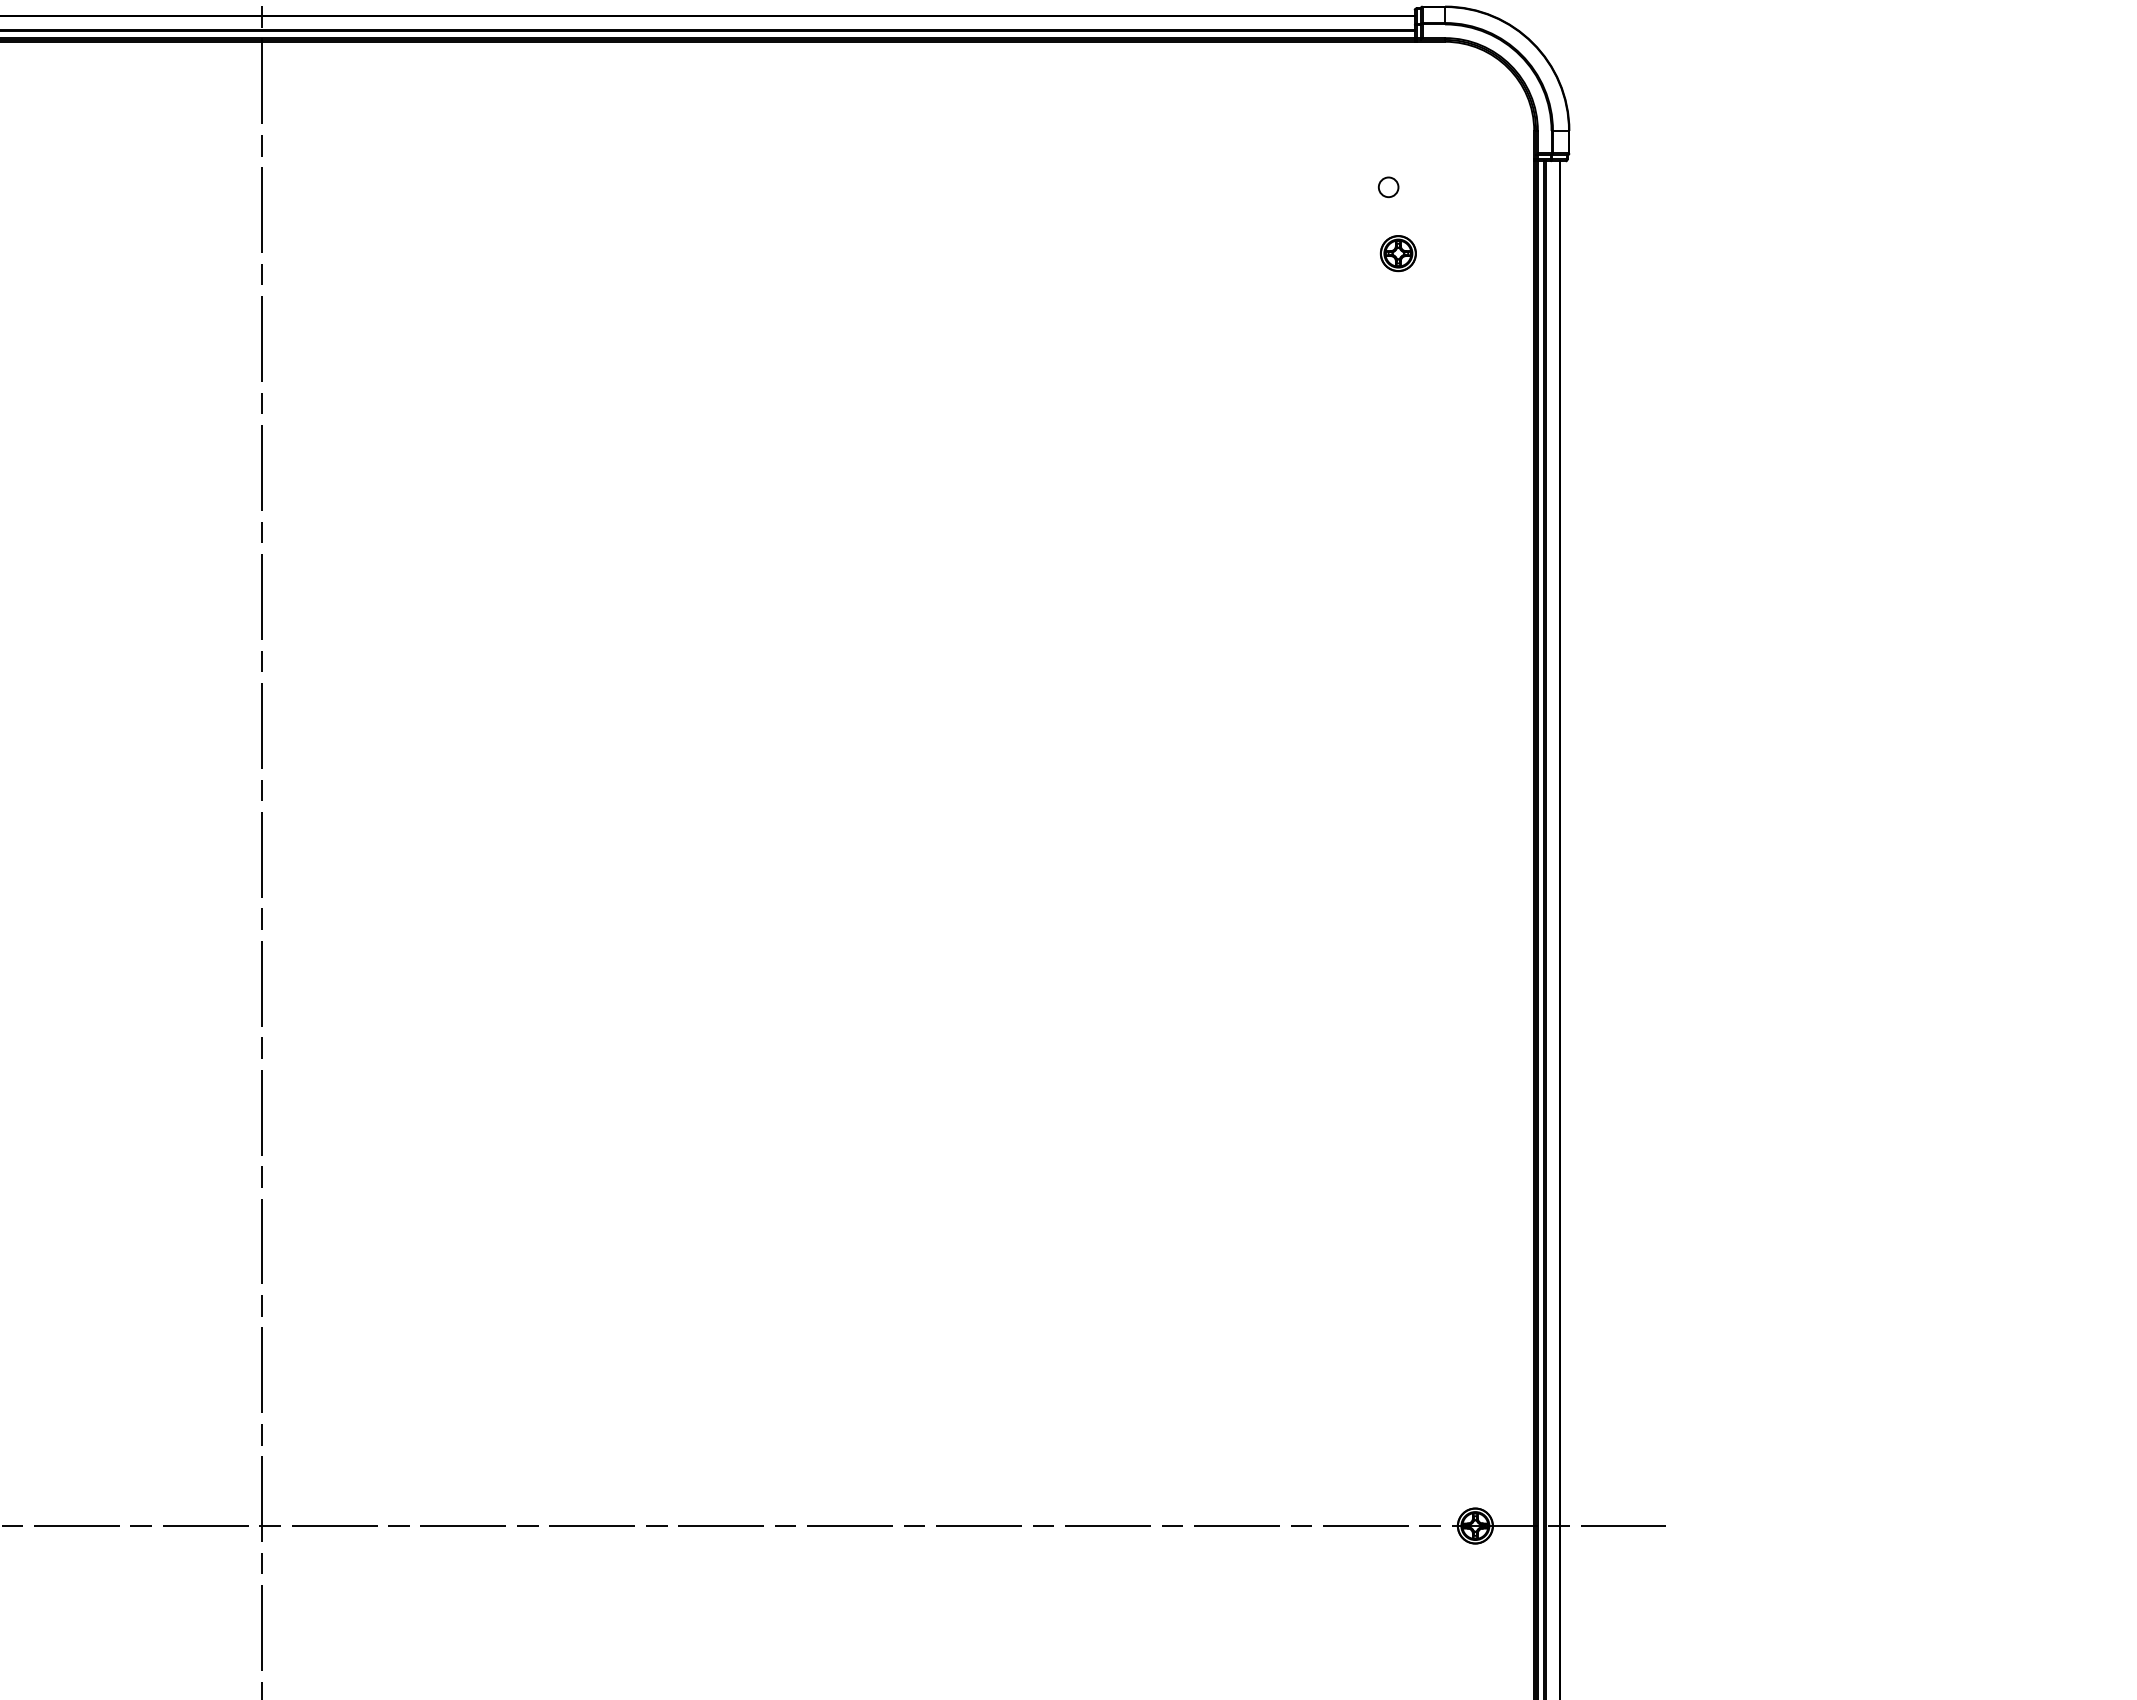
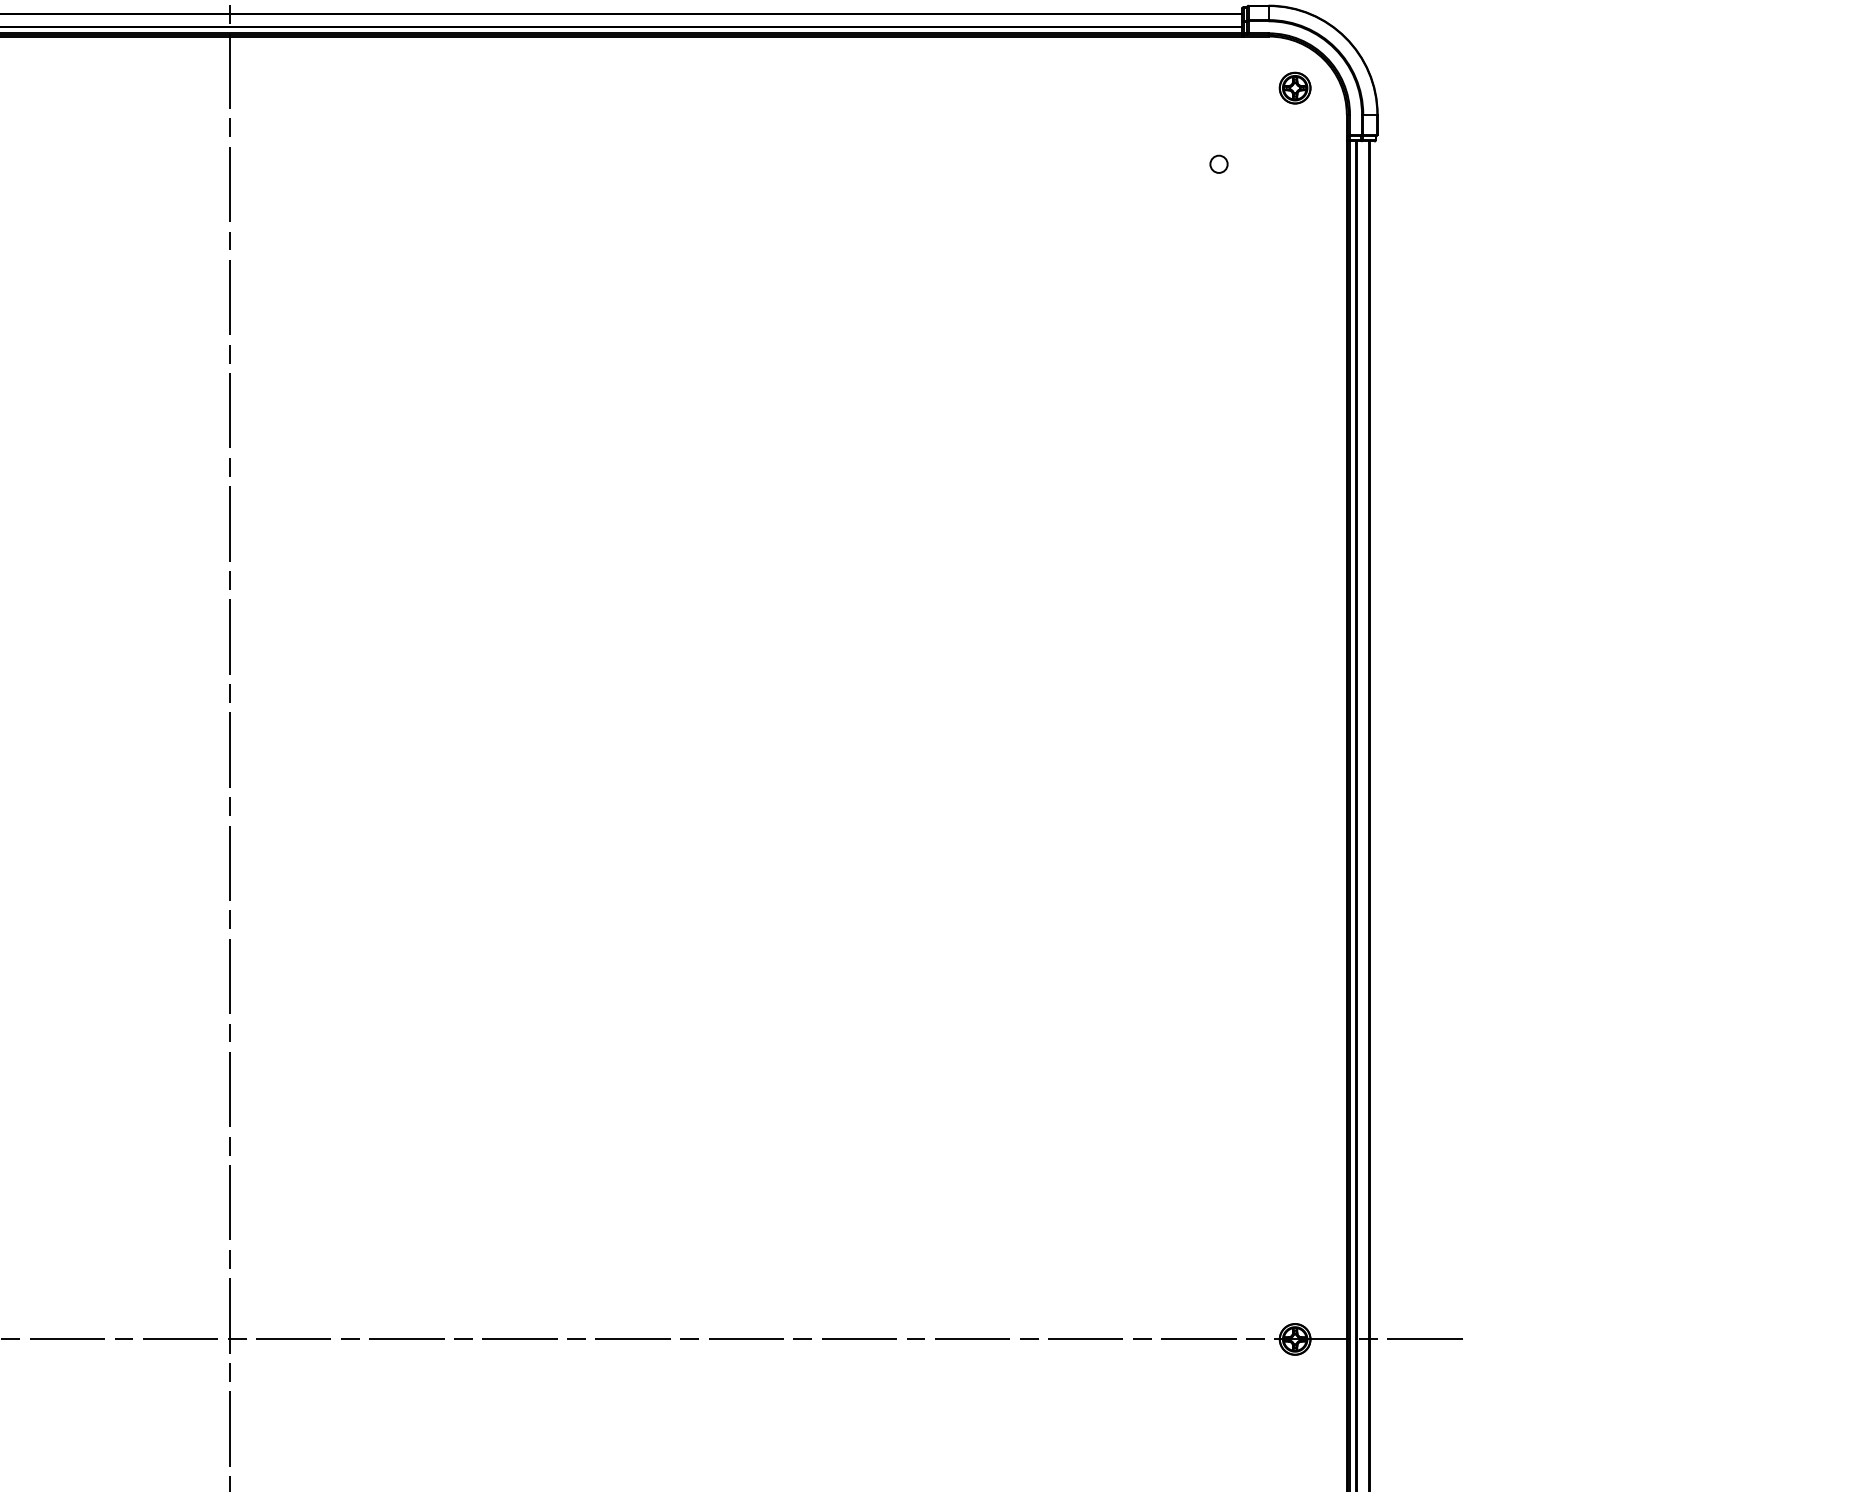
part: (1397, 253) -> (1294, 88), moved

